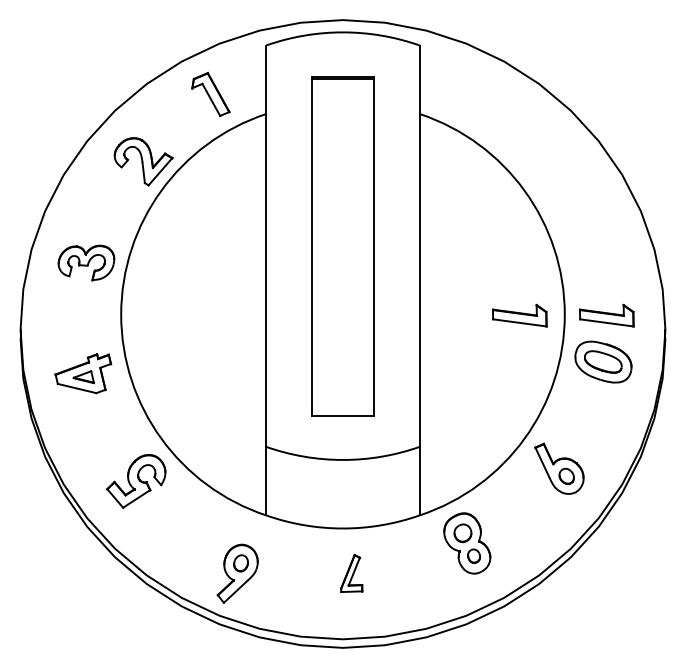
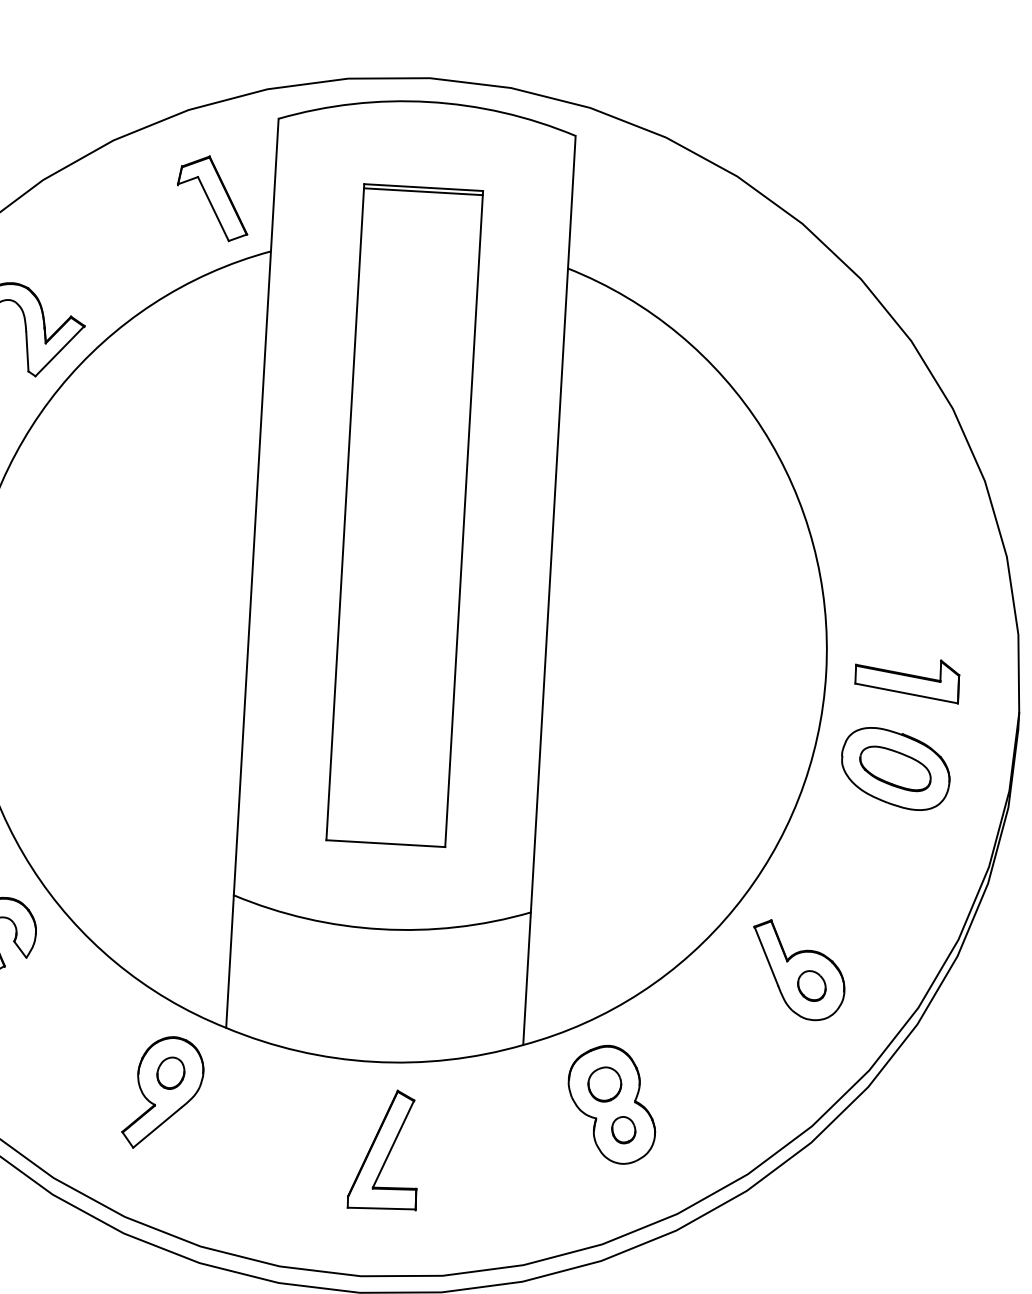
part: (210, 93) -> (212, 196), moved
part: (519, 315) -> (738, 669), removed
part: (237, 573) -> (162, 1092), moved
part: (351, 573) -> (384, 1149), size x1.67

